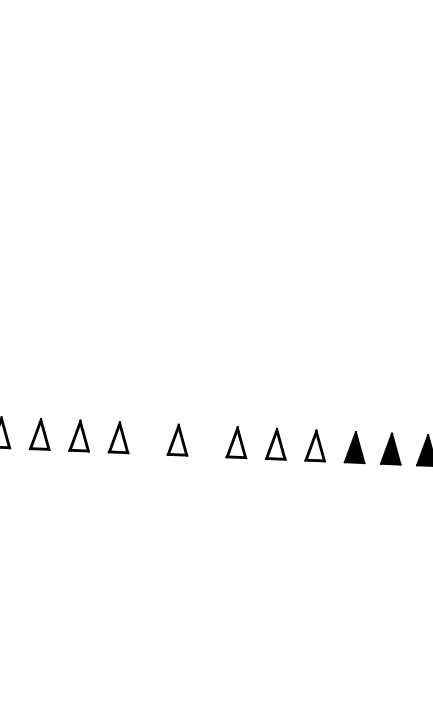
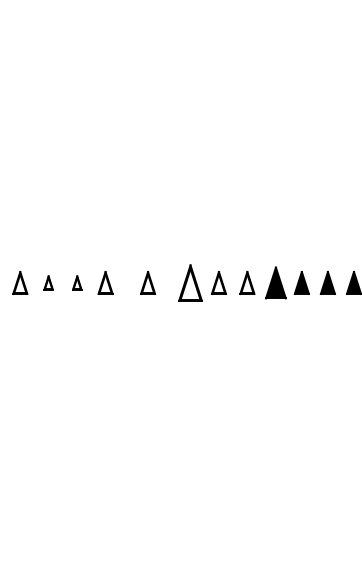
part: (40, 433) -> (48, 282), size x0.6
part: (80, 435) -> (77, 282), size x0.6
part: (236, 441) -> (190, 282), size x1.6
part: (354, 446) -> (275, 282), size x1.4

